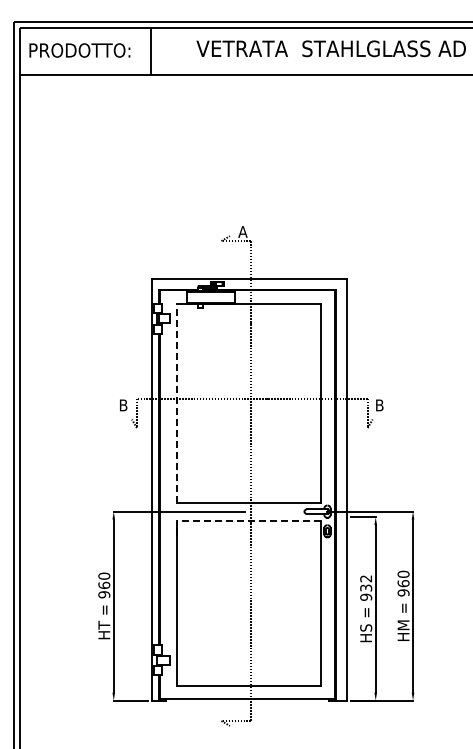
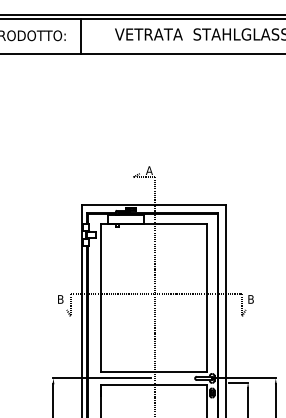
line: (177, 403) -> (100, 298), dashed -> solid
line: (249, 520) -> (154, 384), dashed -> solid

